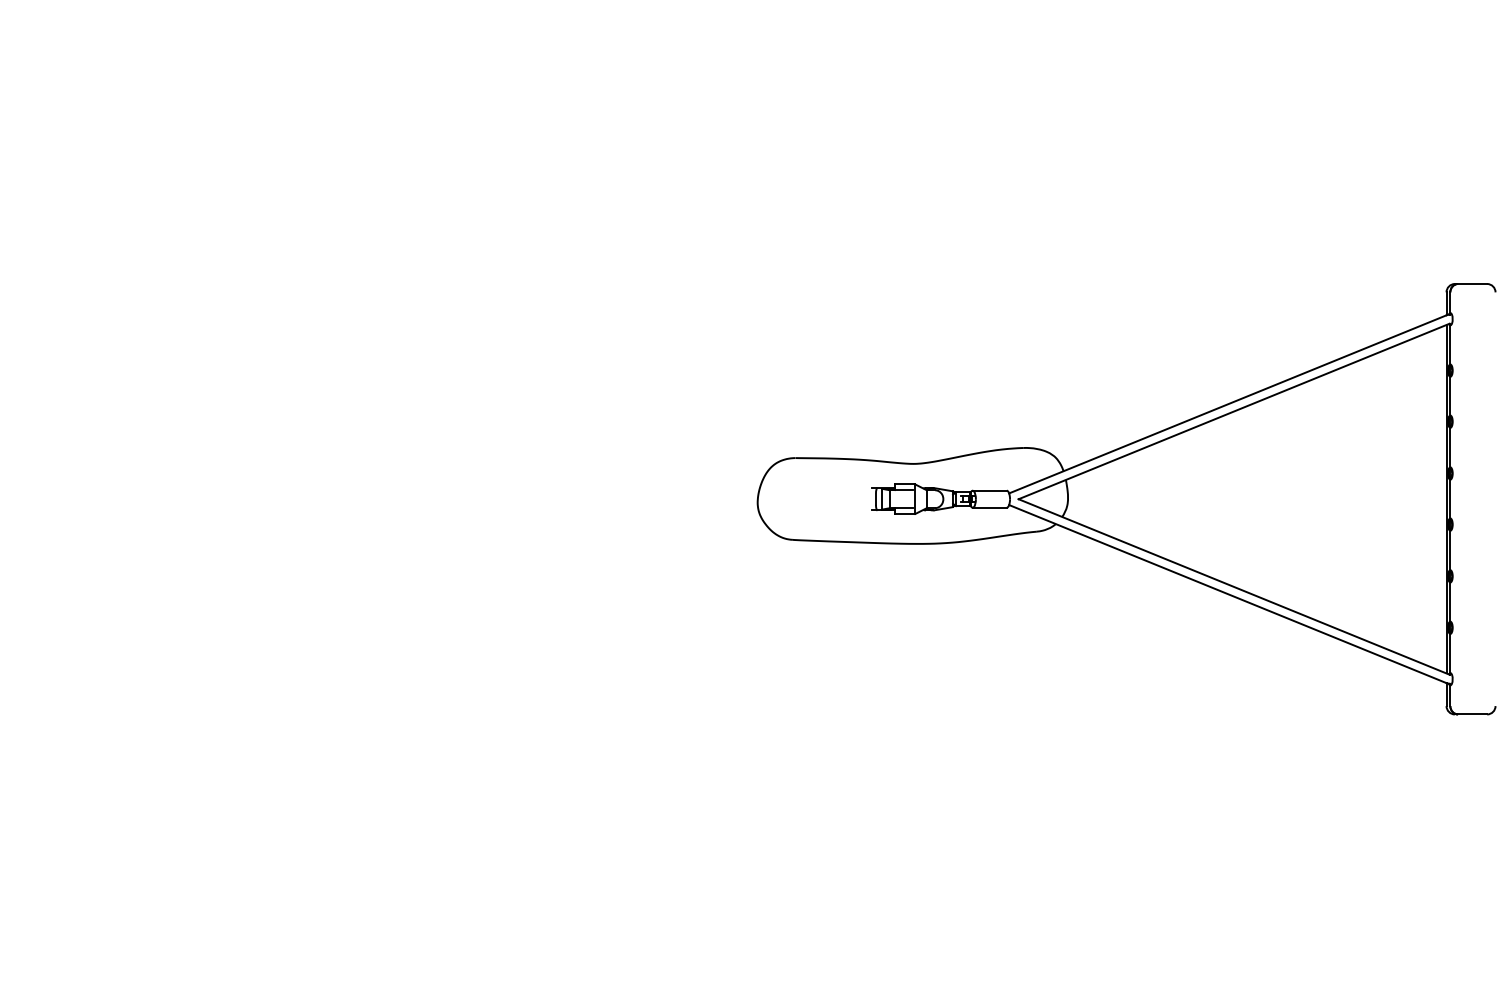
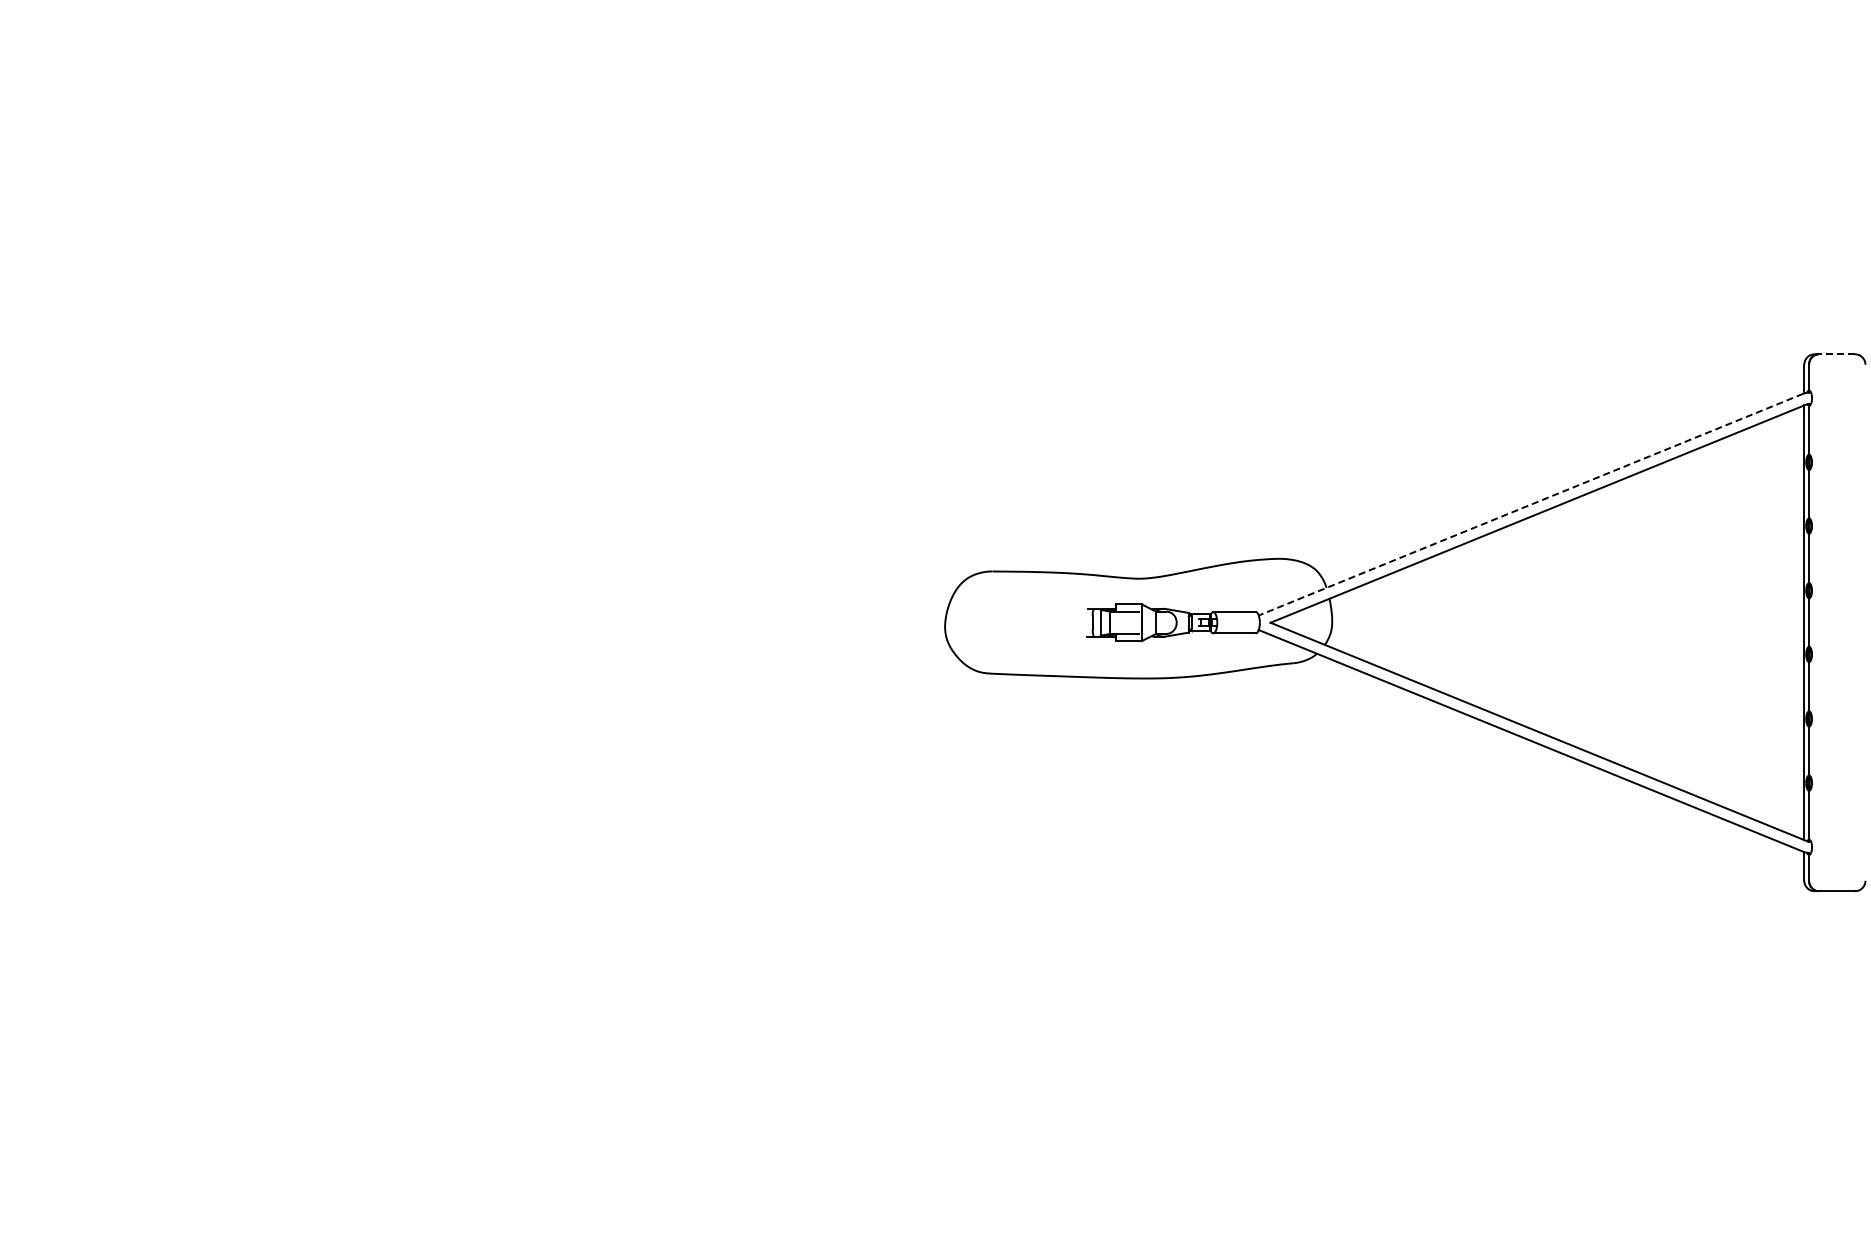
line: (1471, 284) -> (1835, 354), solid -> dashed
line: (1227, 404) -> (1530, 504), solid -> dashed

